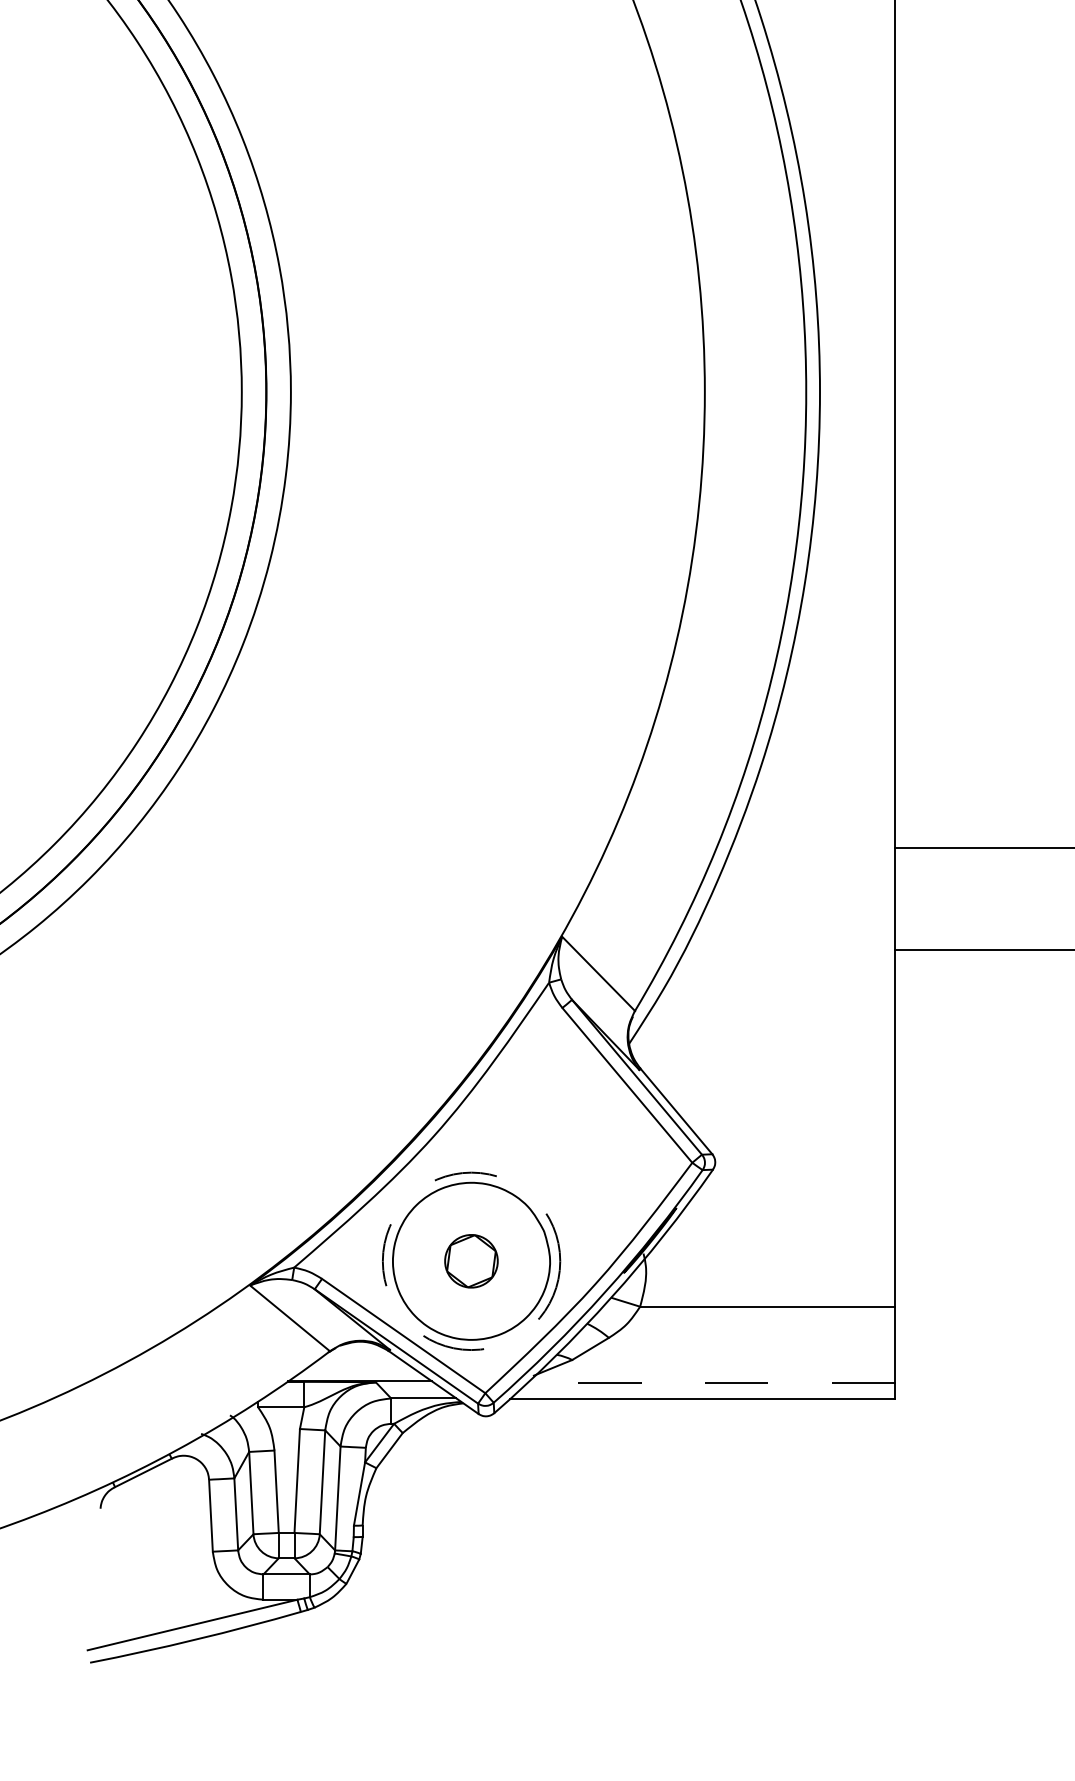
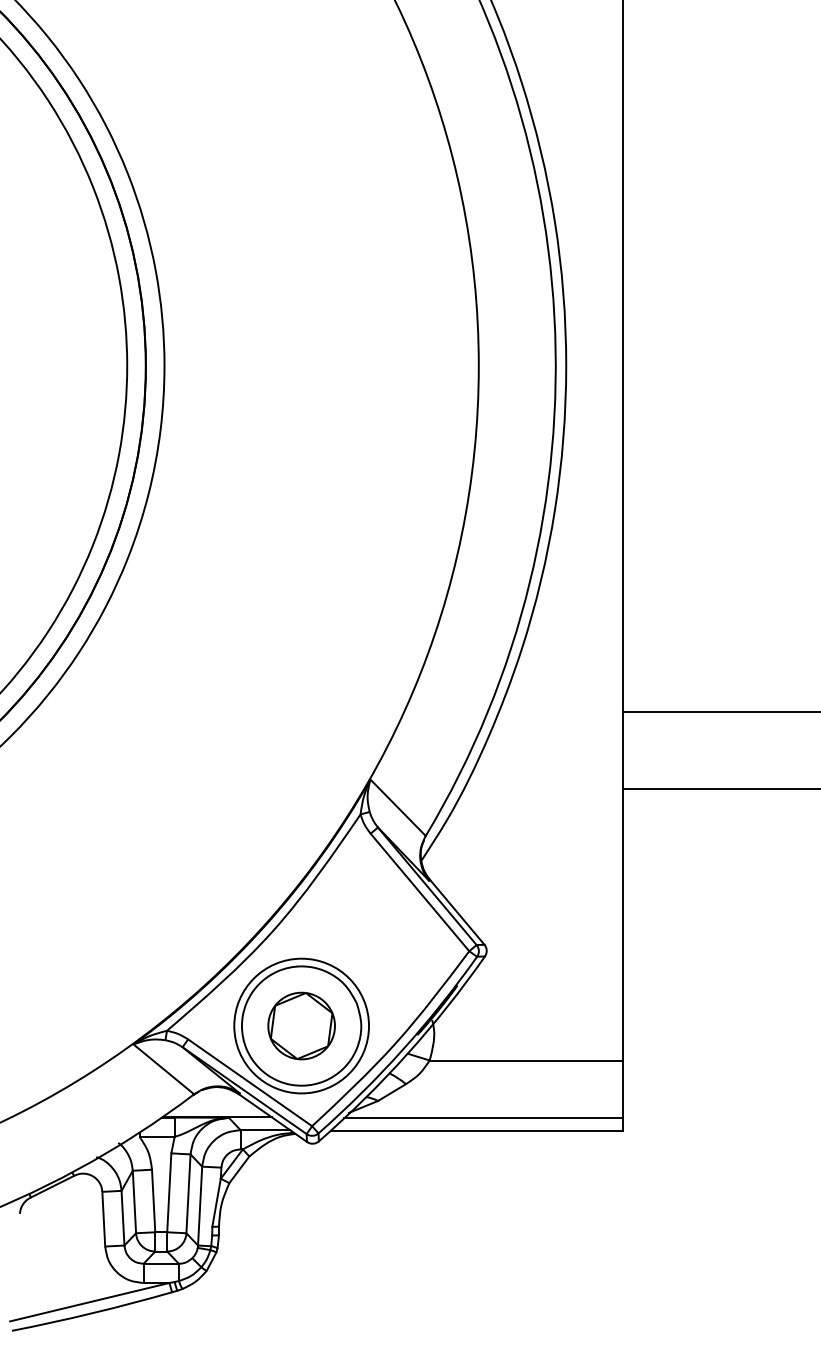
circle: (471, 1260) -> (301, 1025), dashed -> solid
part: (471, 1260) -> (301, 1025), size x1.67
line: (711, 1383) -> (483, 1118), dashed -> solid

